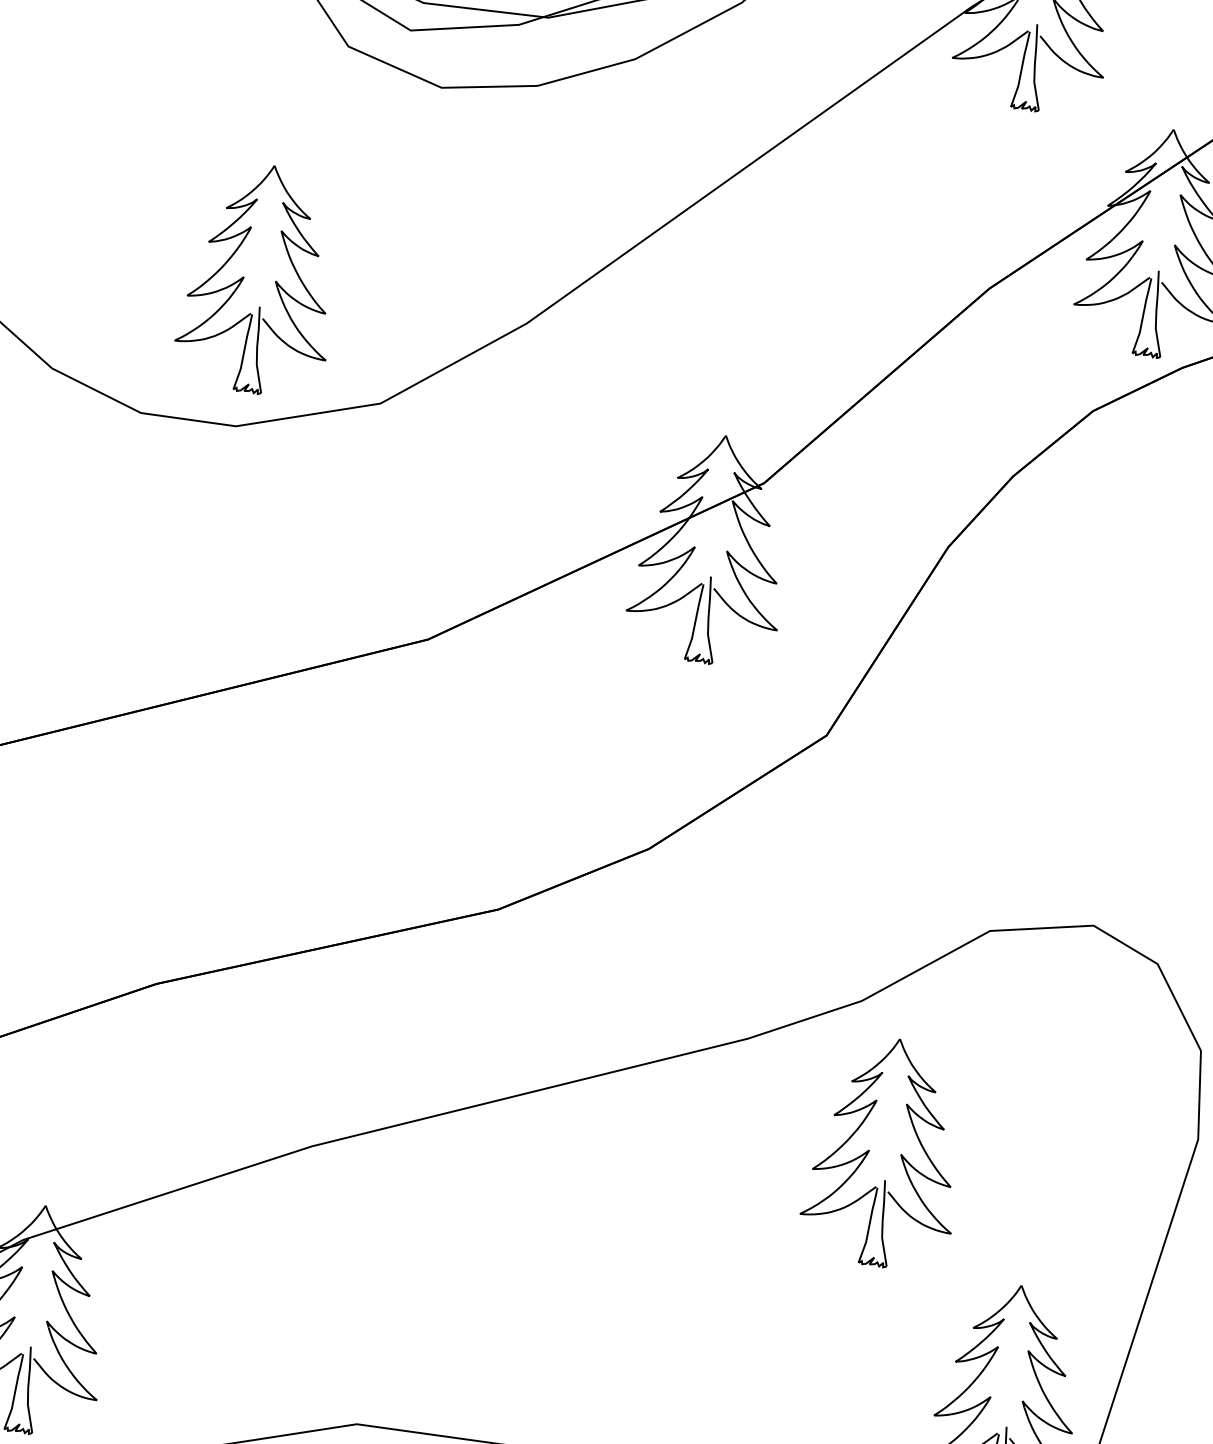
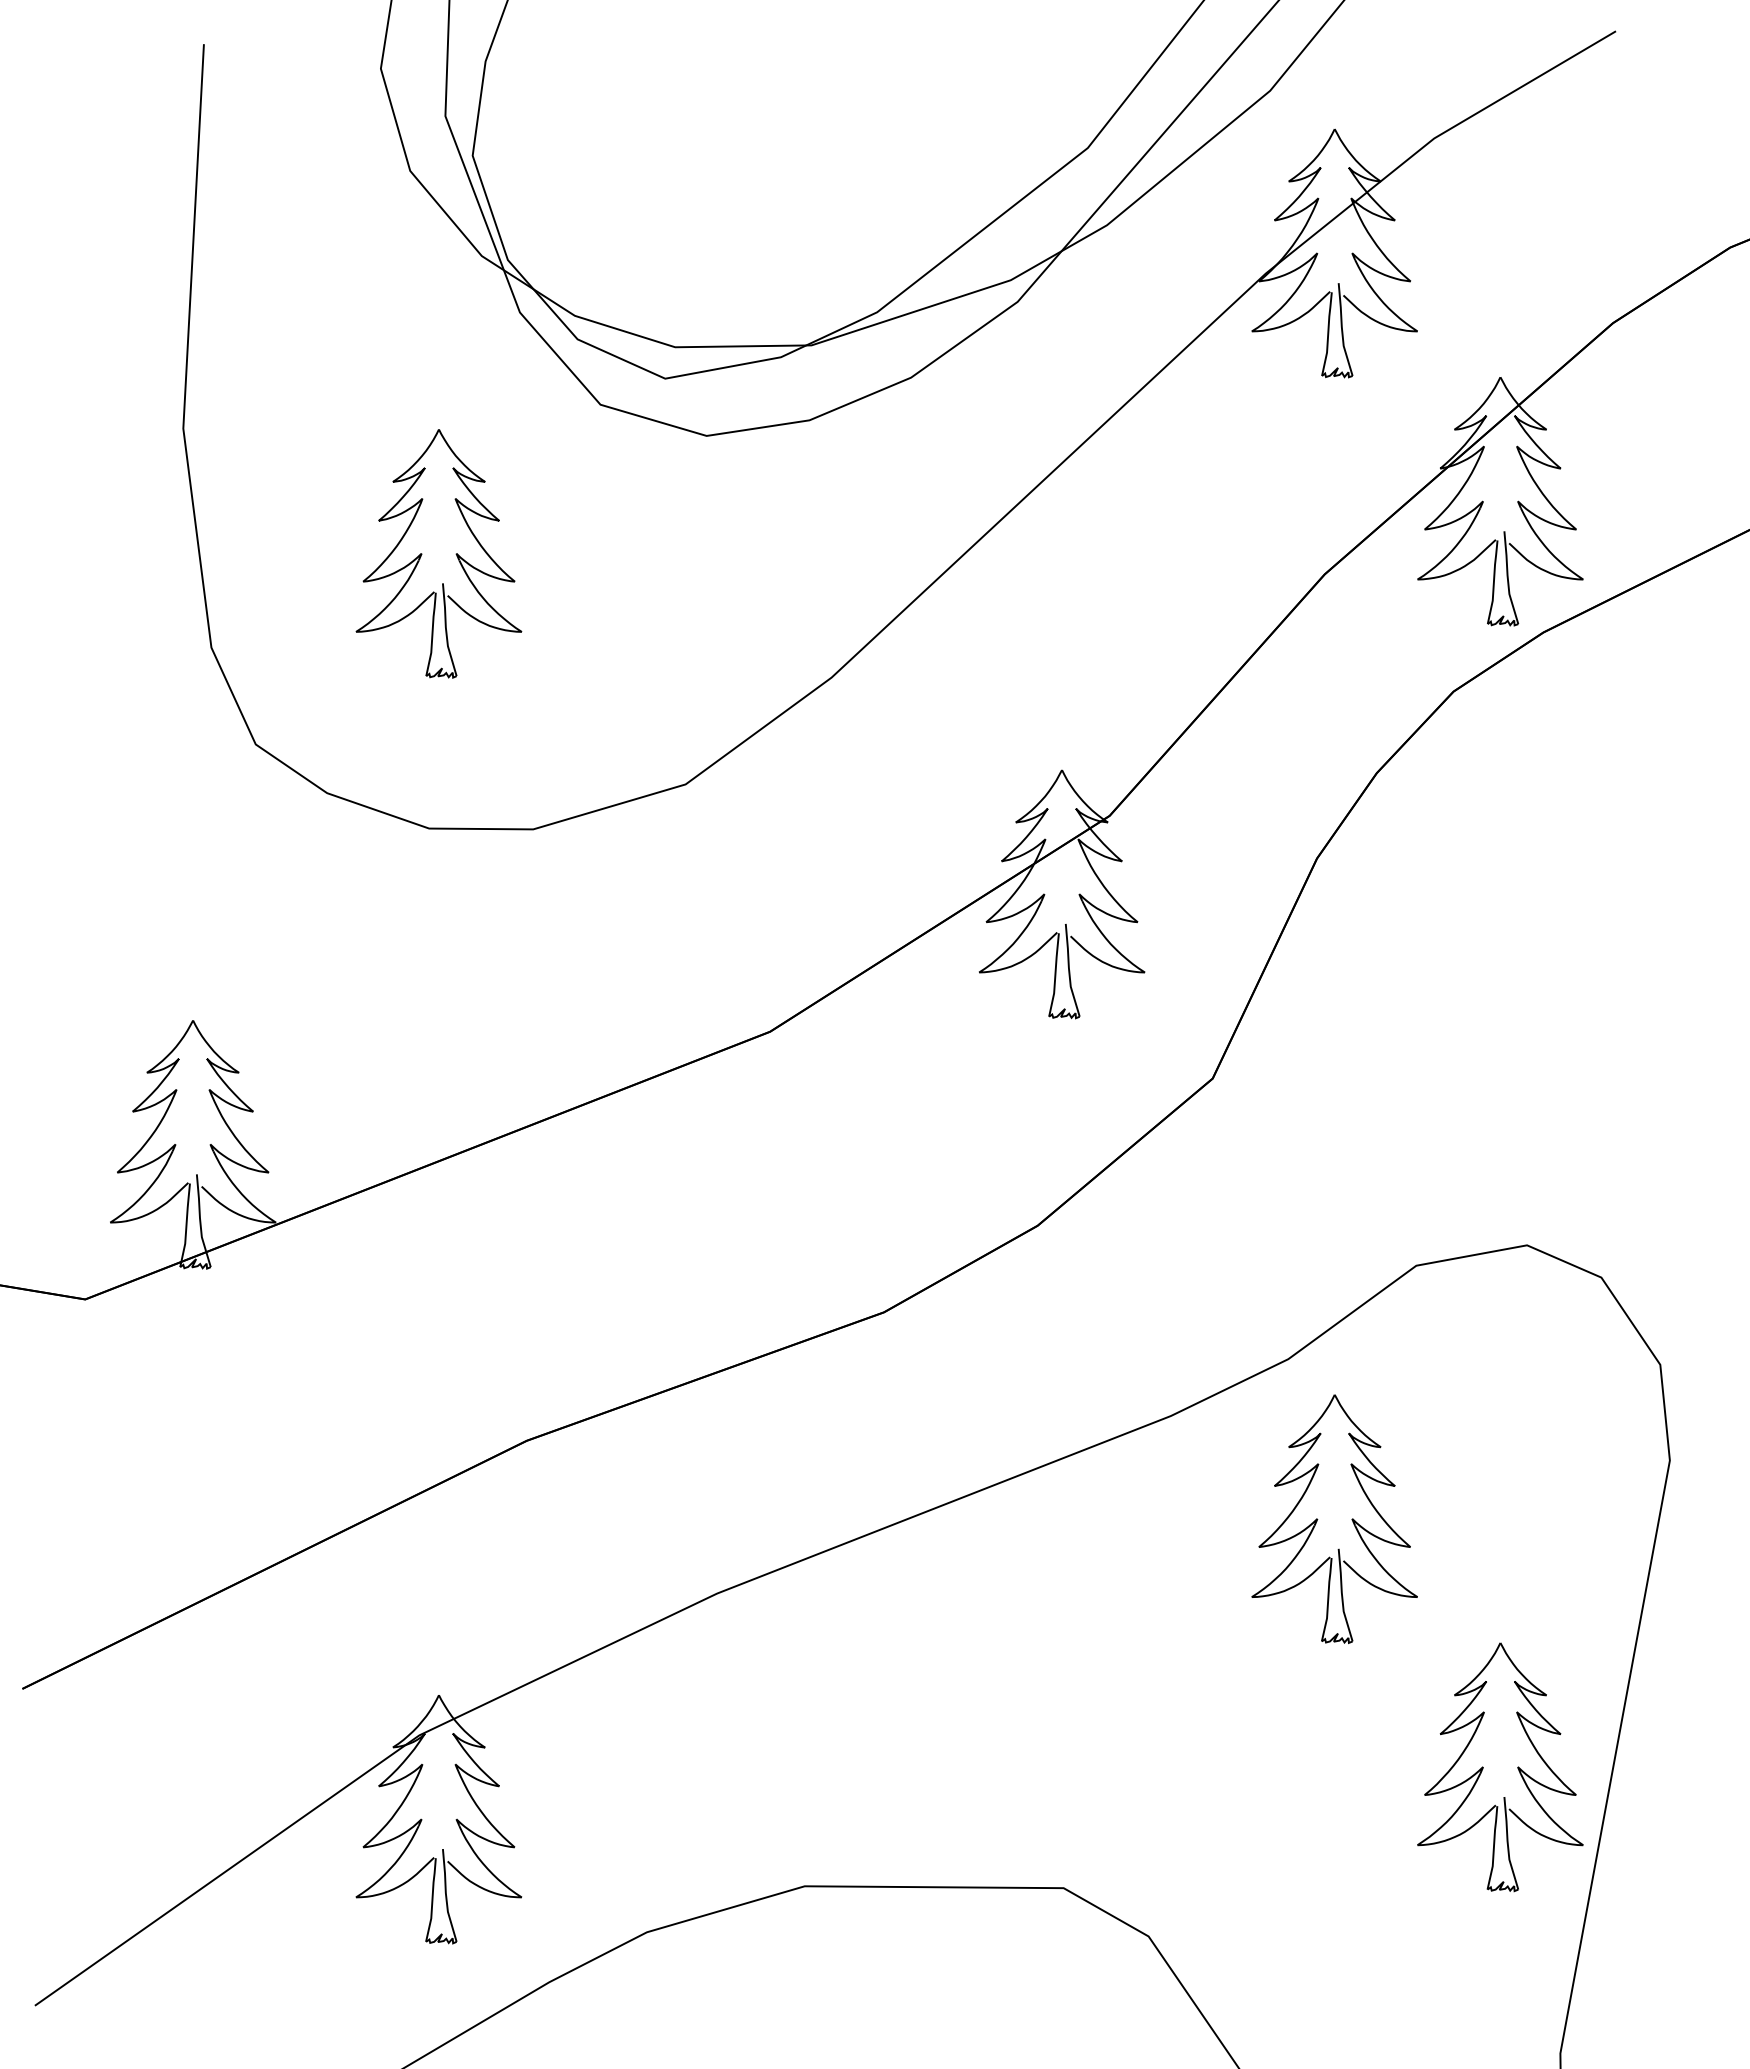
part: (244, 277) -> (422, 553), moved

